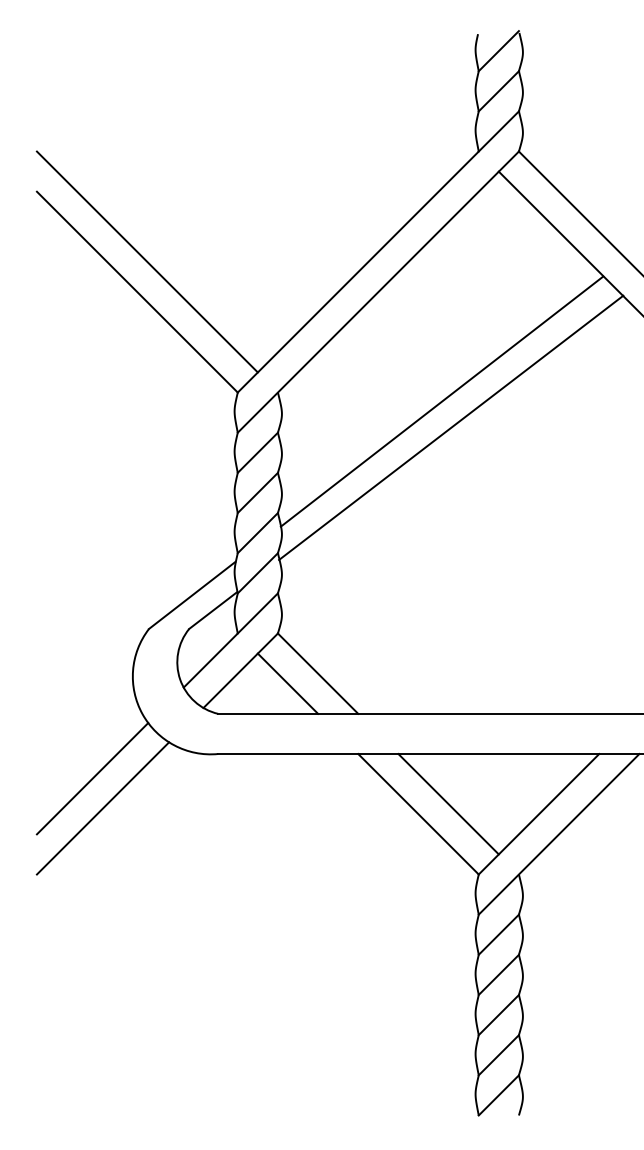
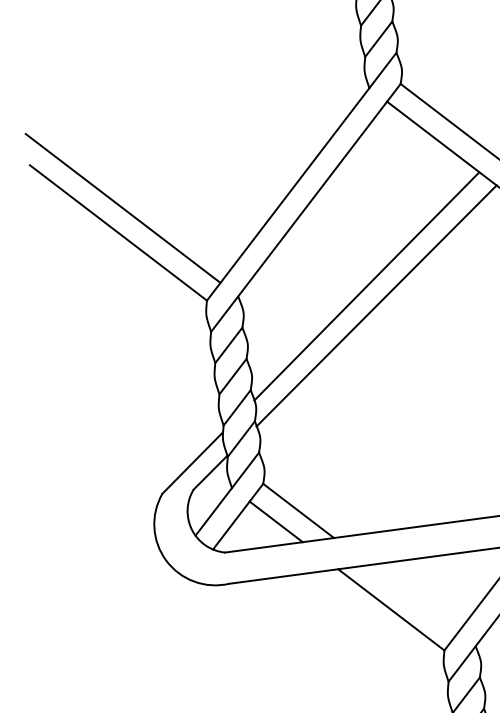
line: (92, 778) -> (134, 615), removed
line: (448, 804) -> (413, 599), removed
line: (102, 808) -> (144, 638), removed

